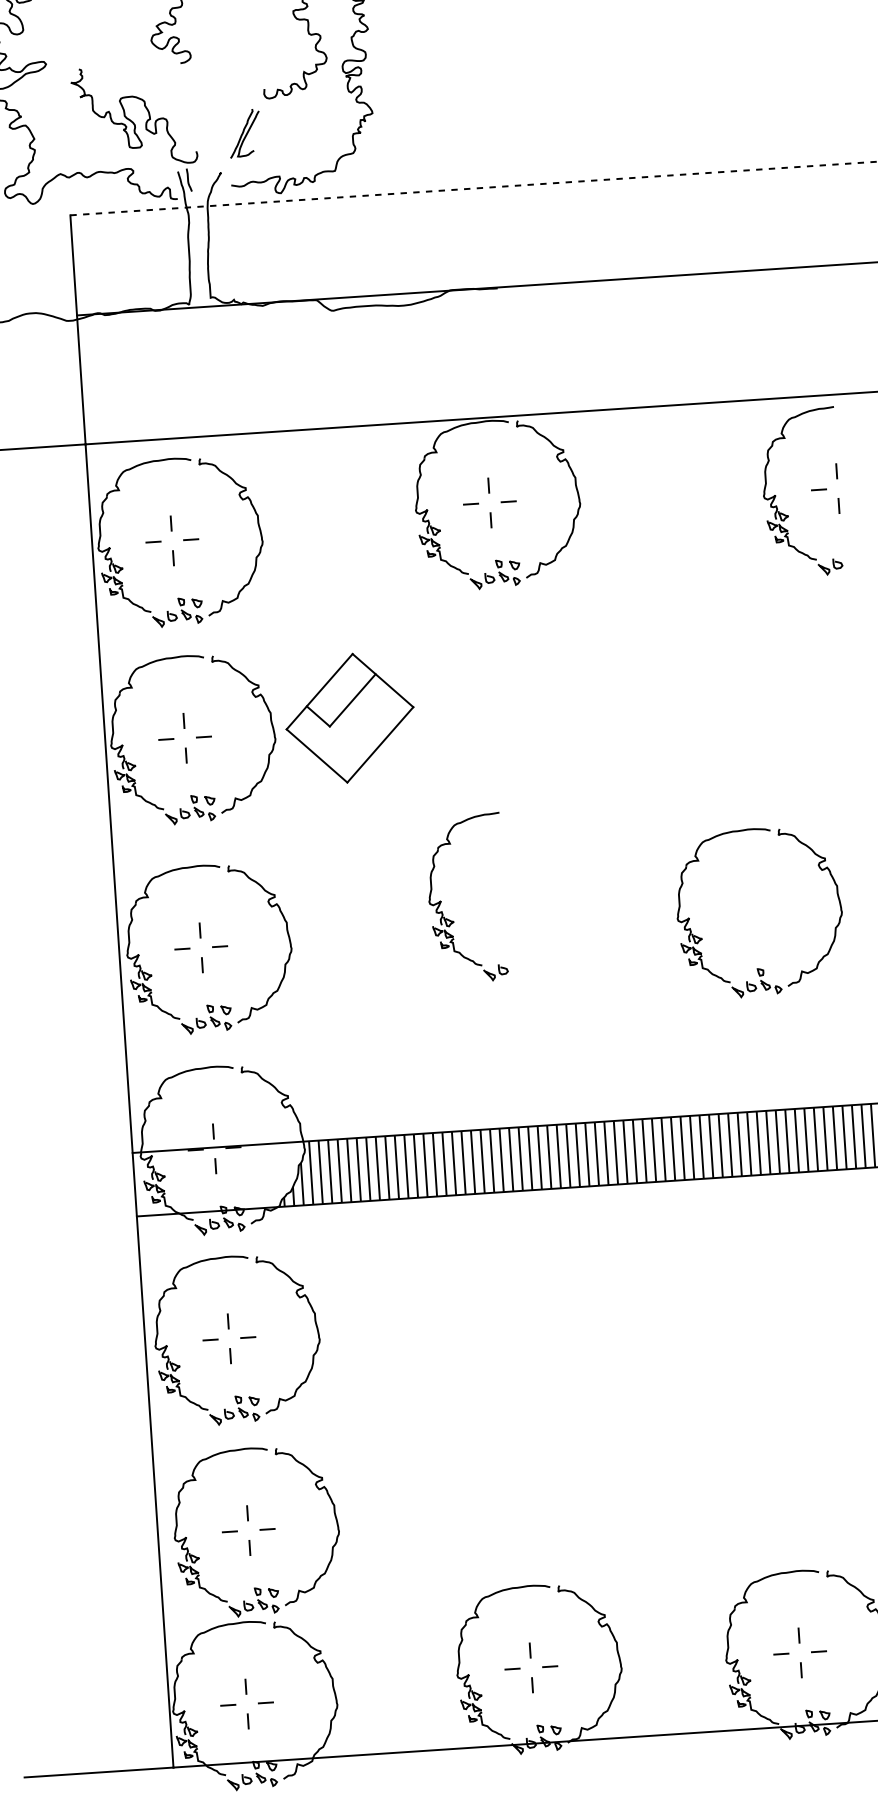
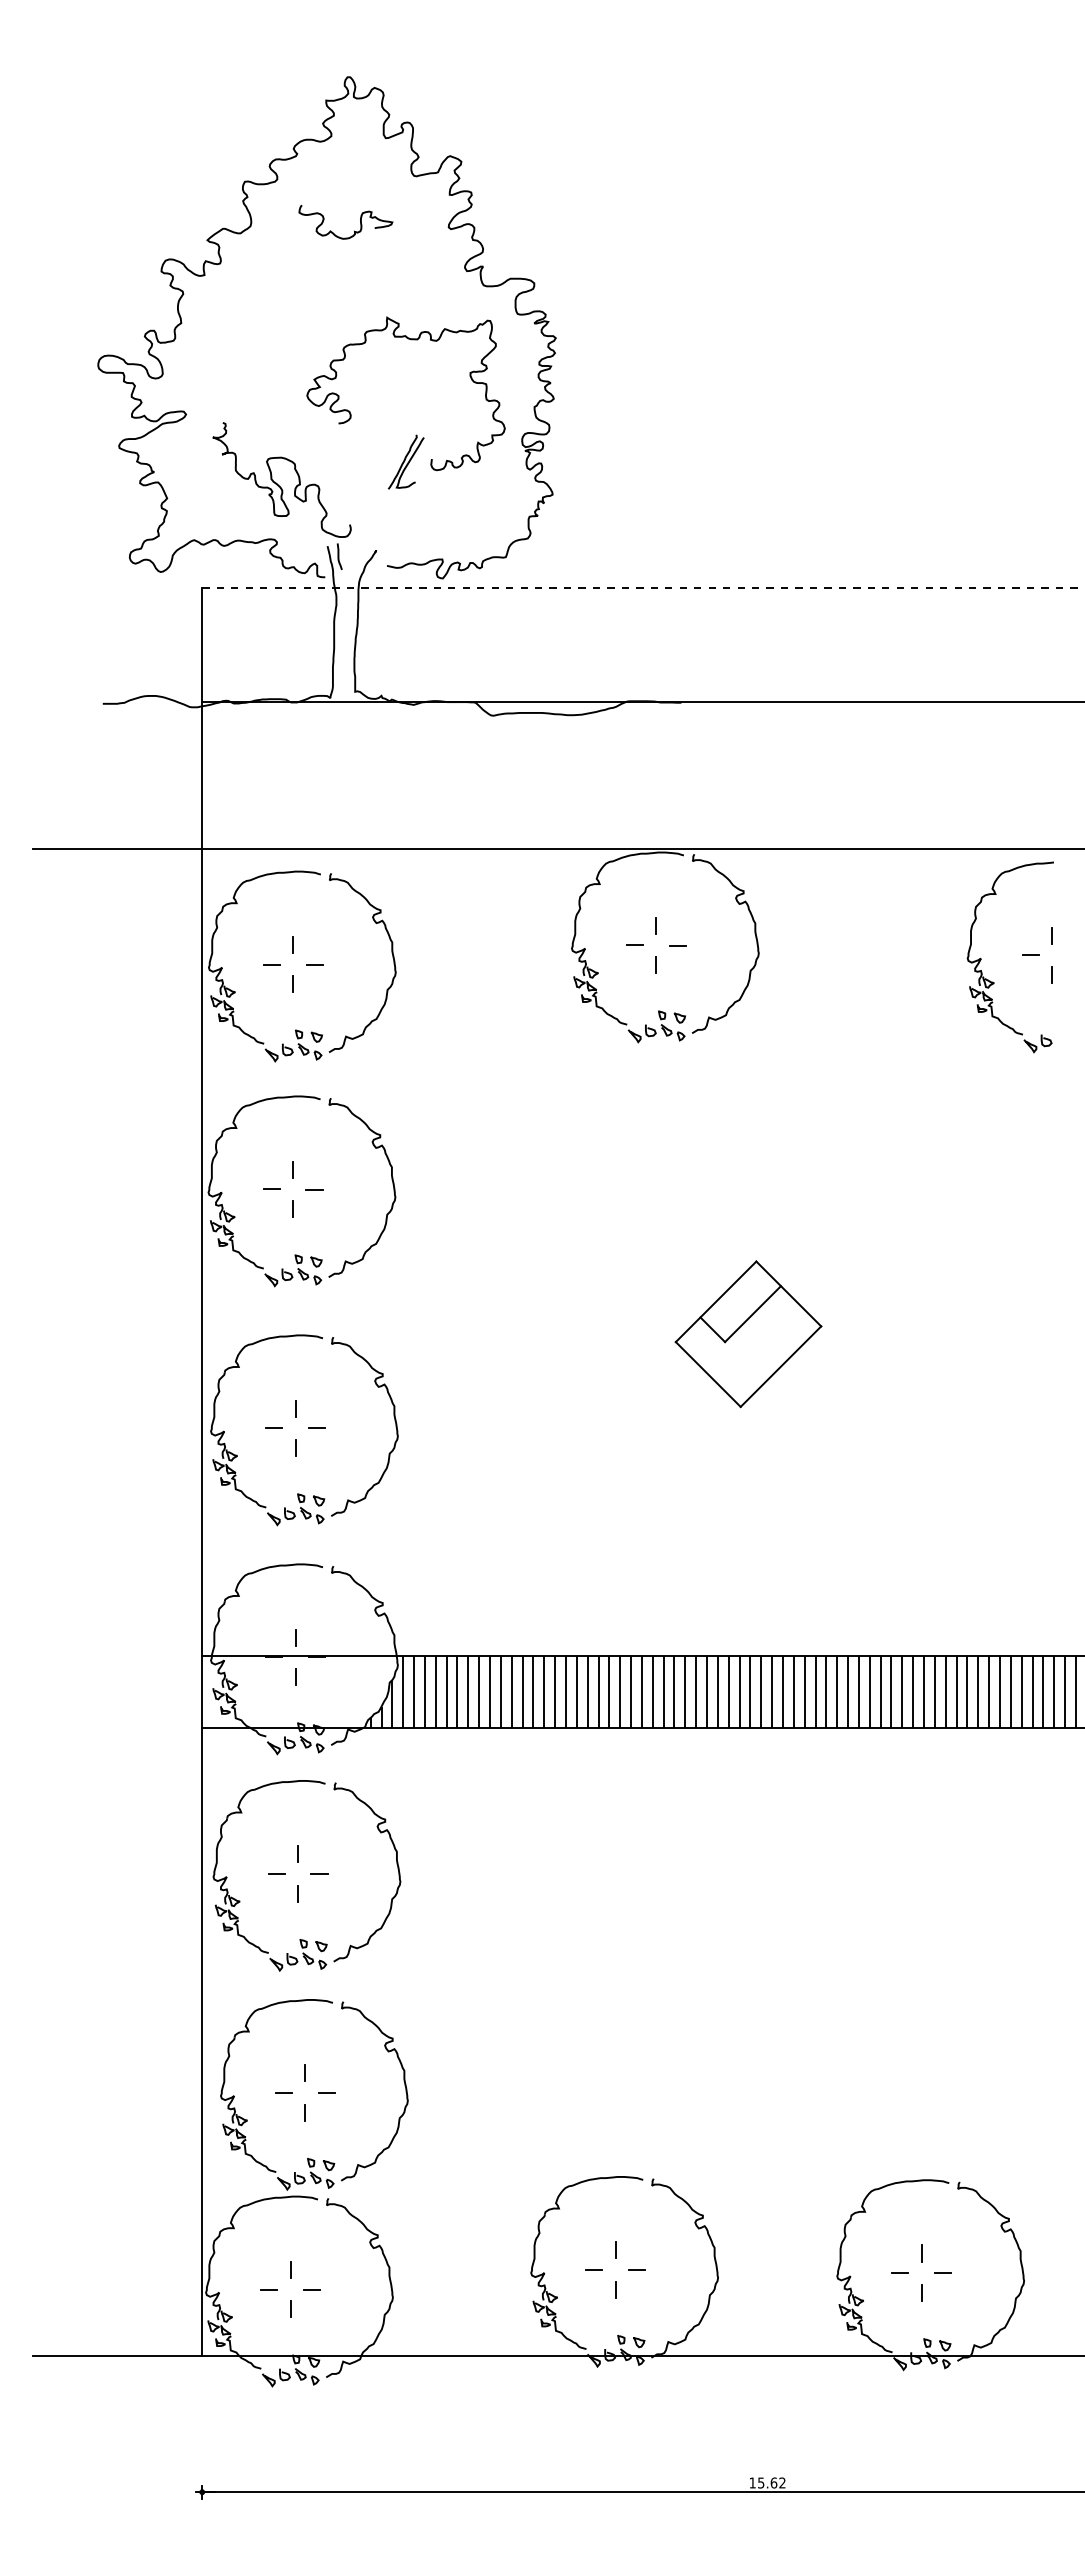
part: (244, 133) -> (406, 461), moved
part: (349, 718) -> (748, 1334), moved
part: (441, 901) -> (571, 1393), removed
part: (758, 968) -> (926, 1493), removed

